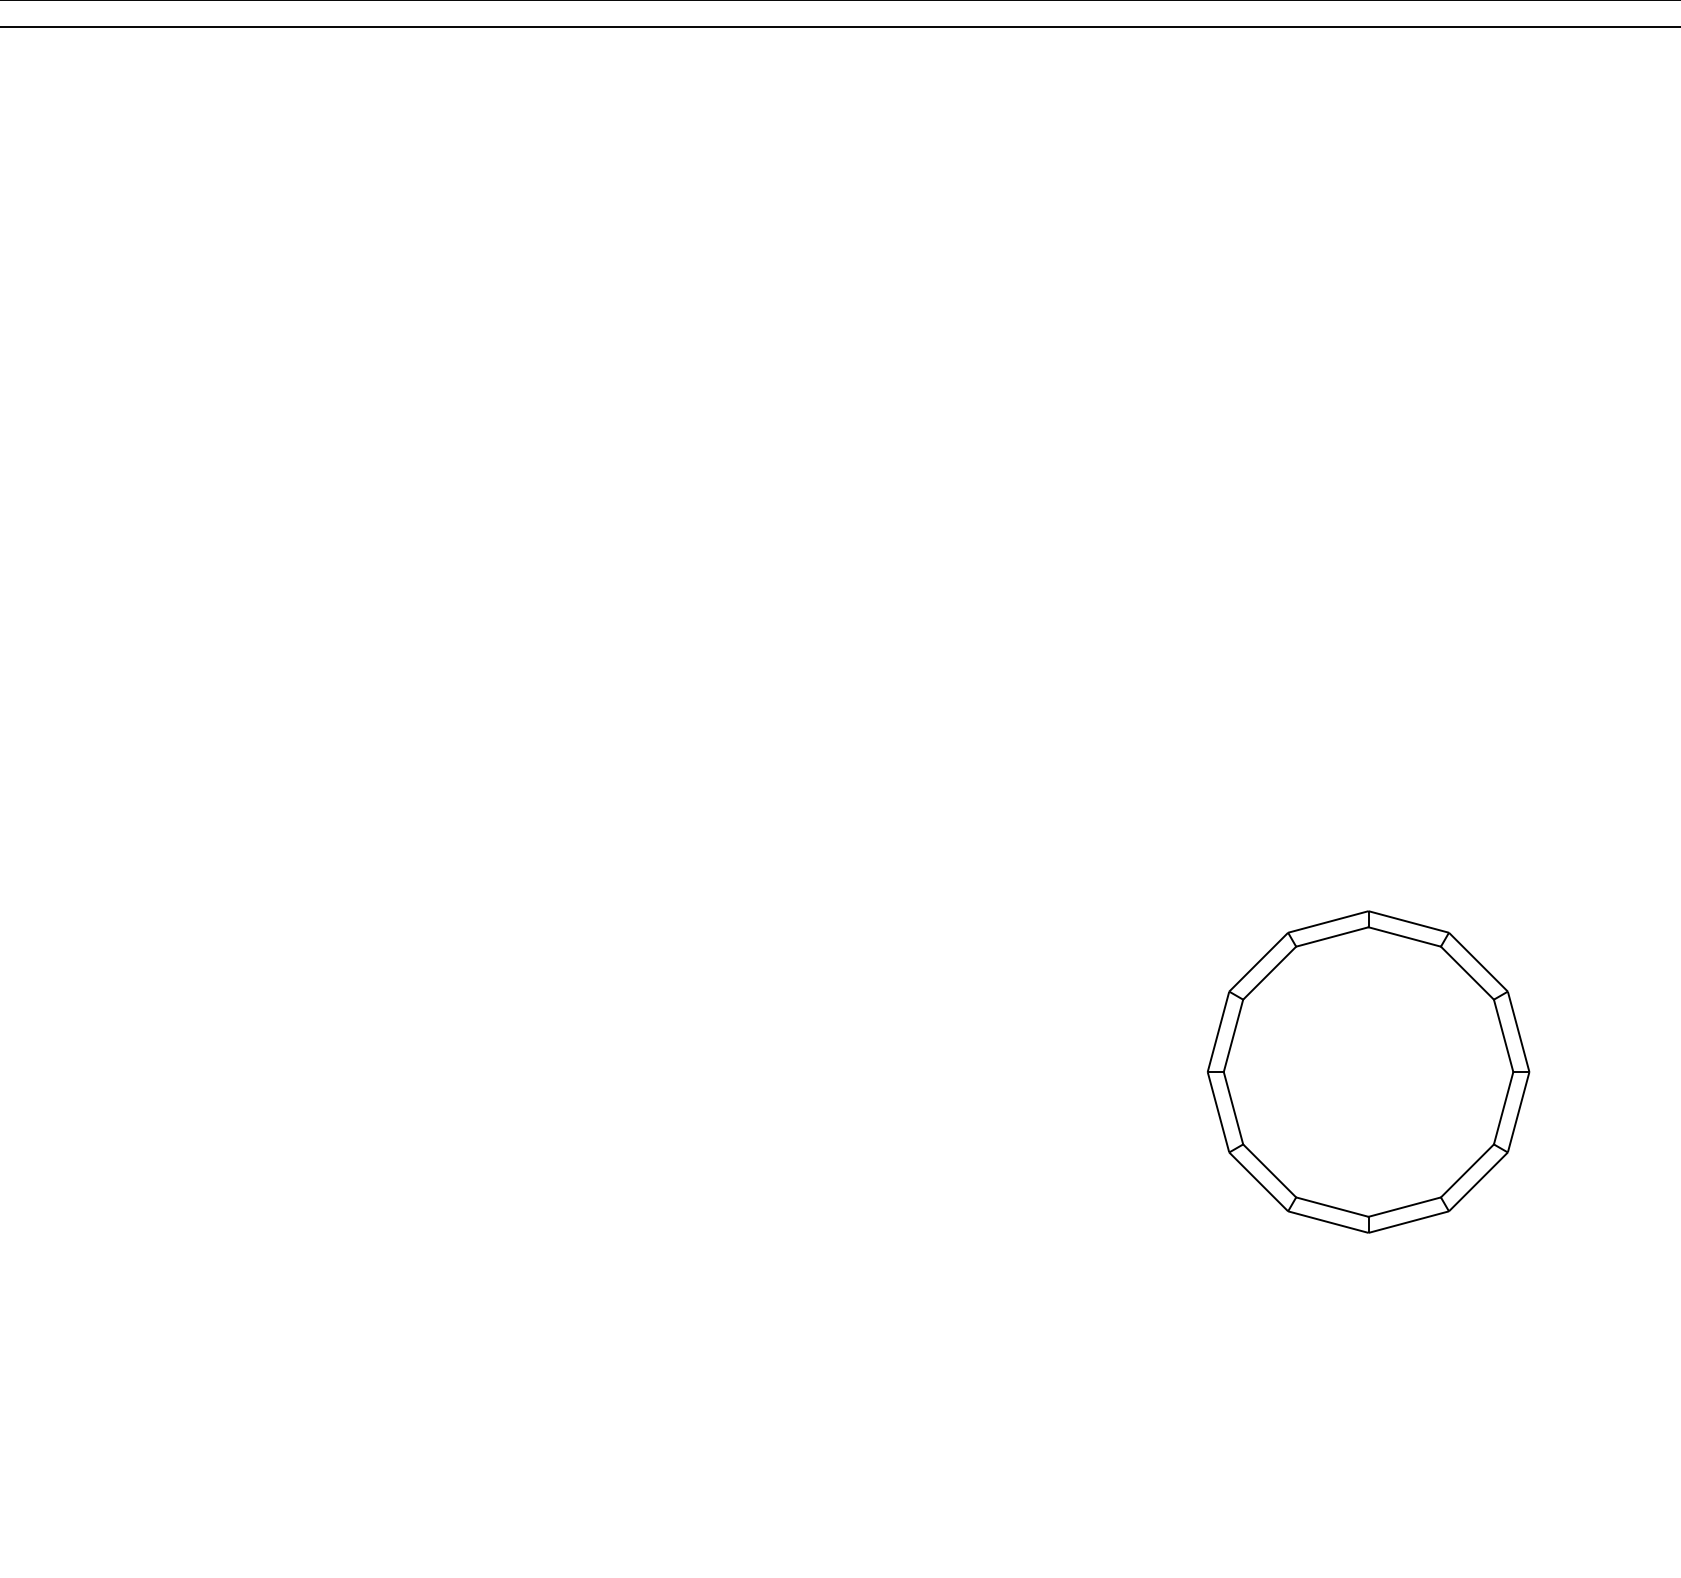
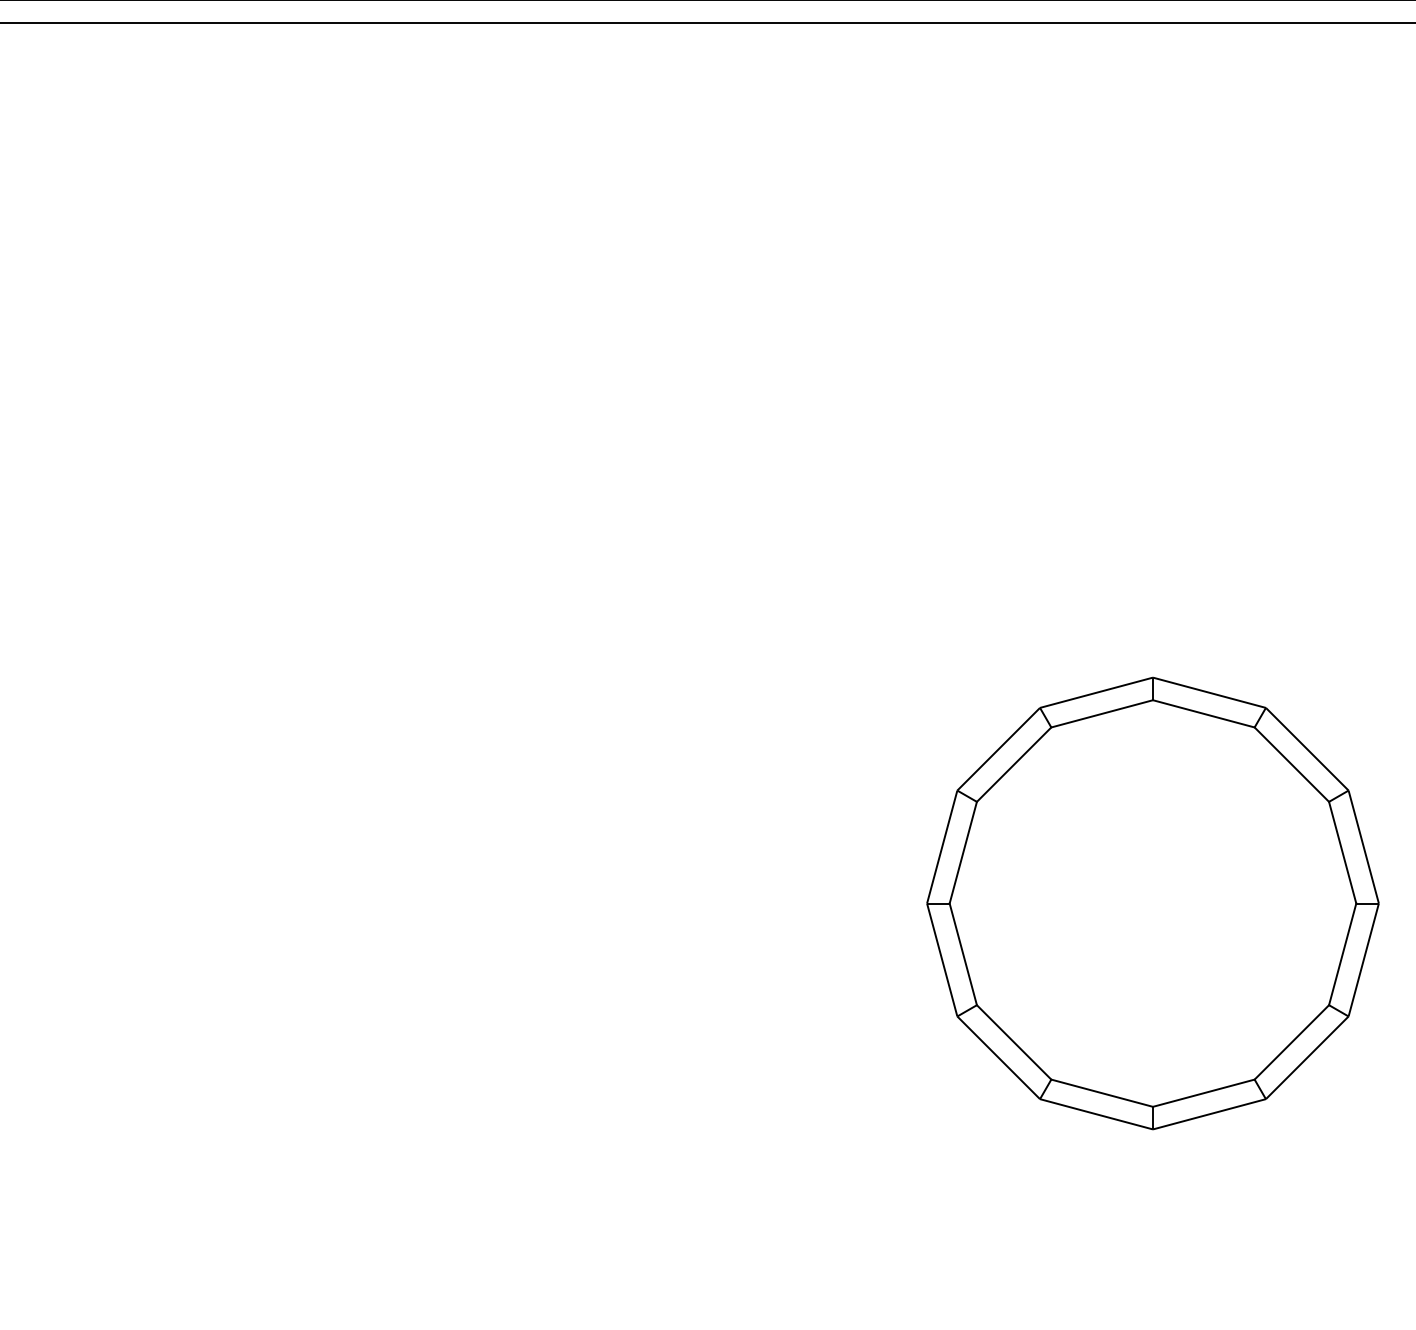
part: (1368, 1071) -> (1152, 903), size x1.67

